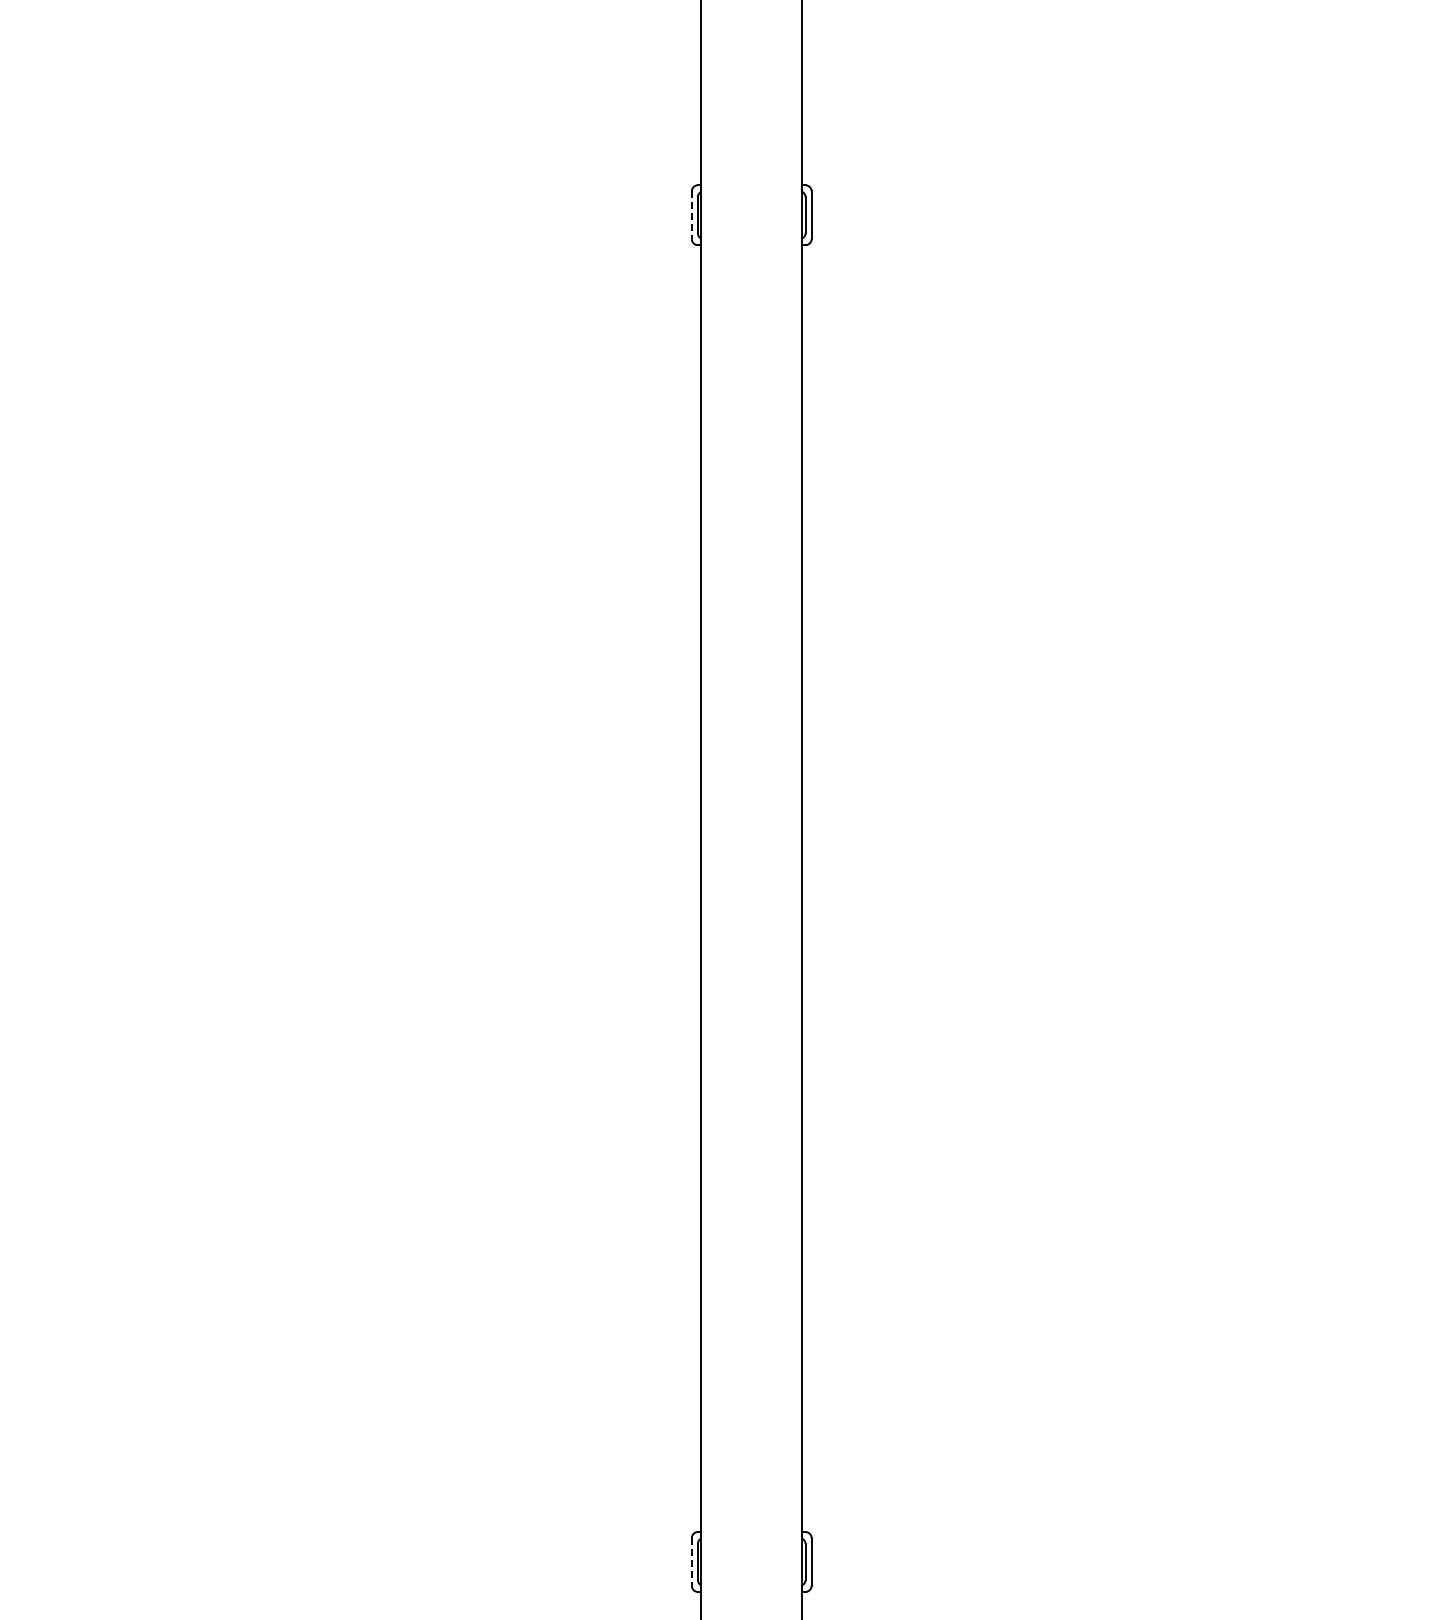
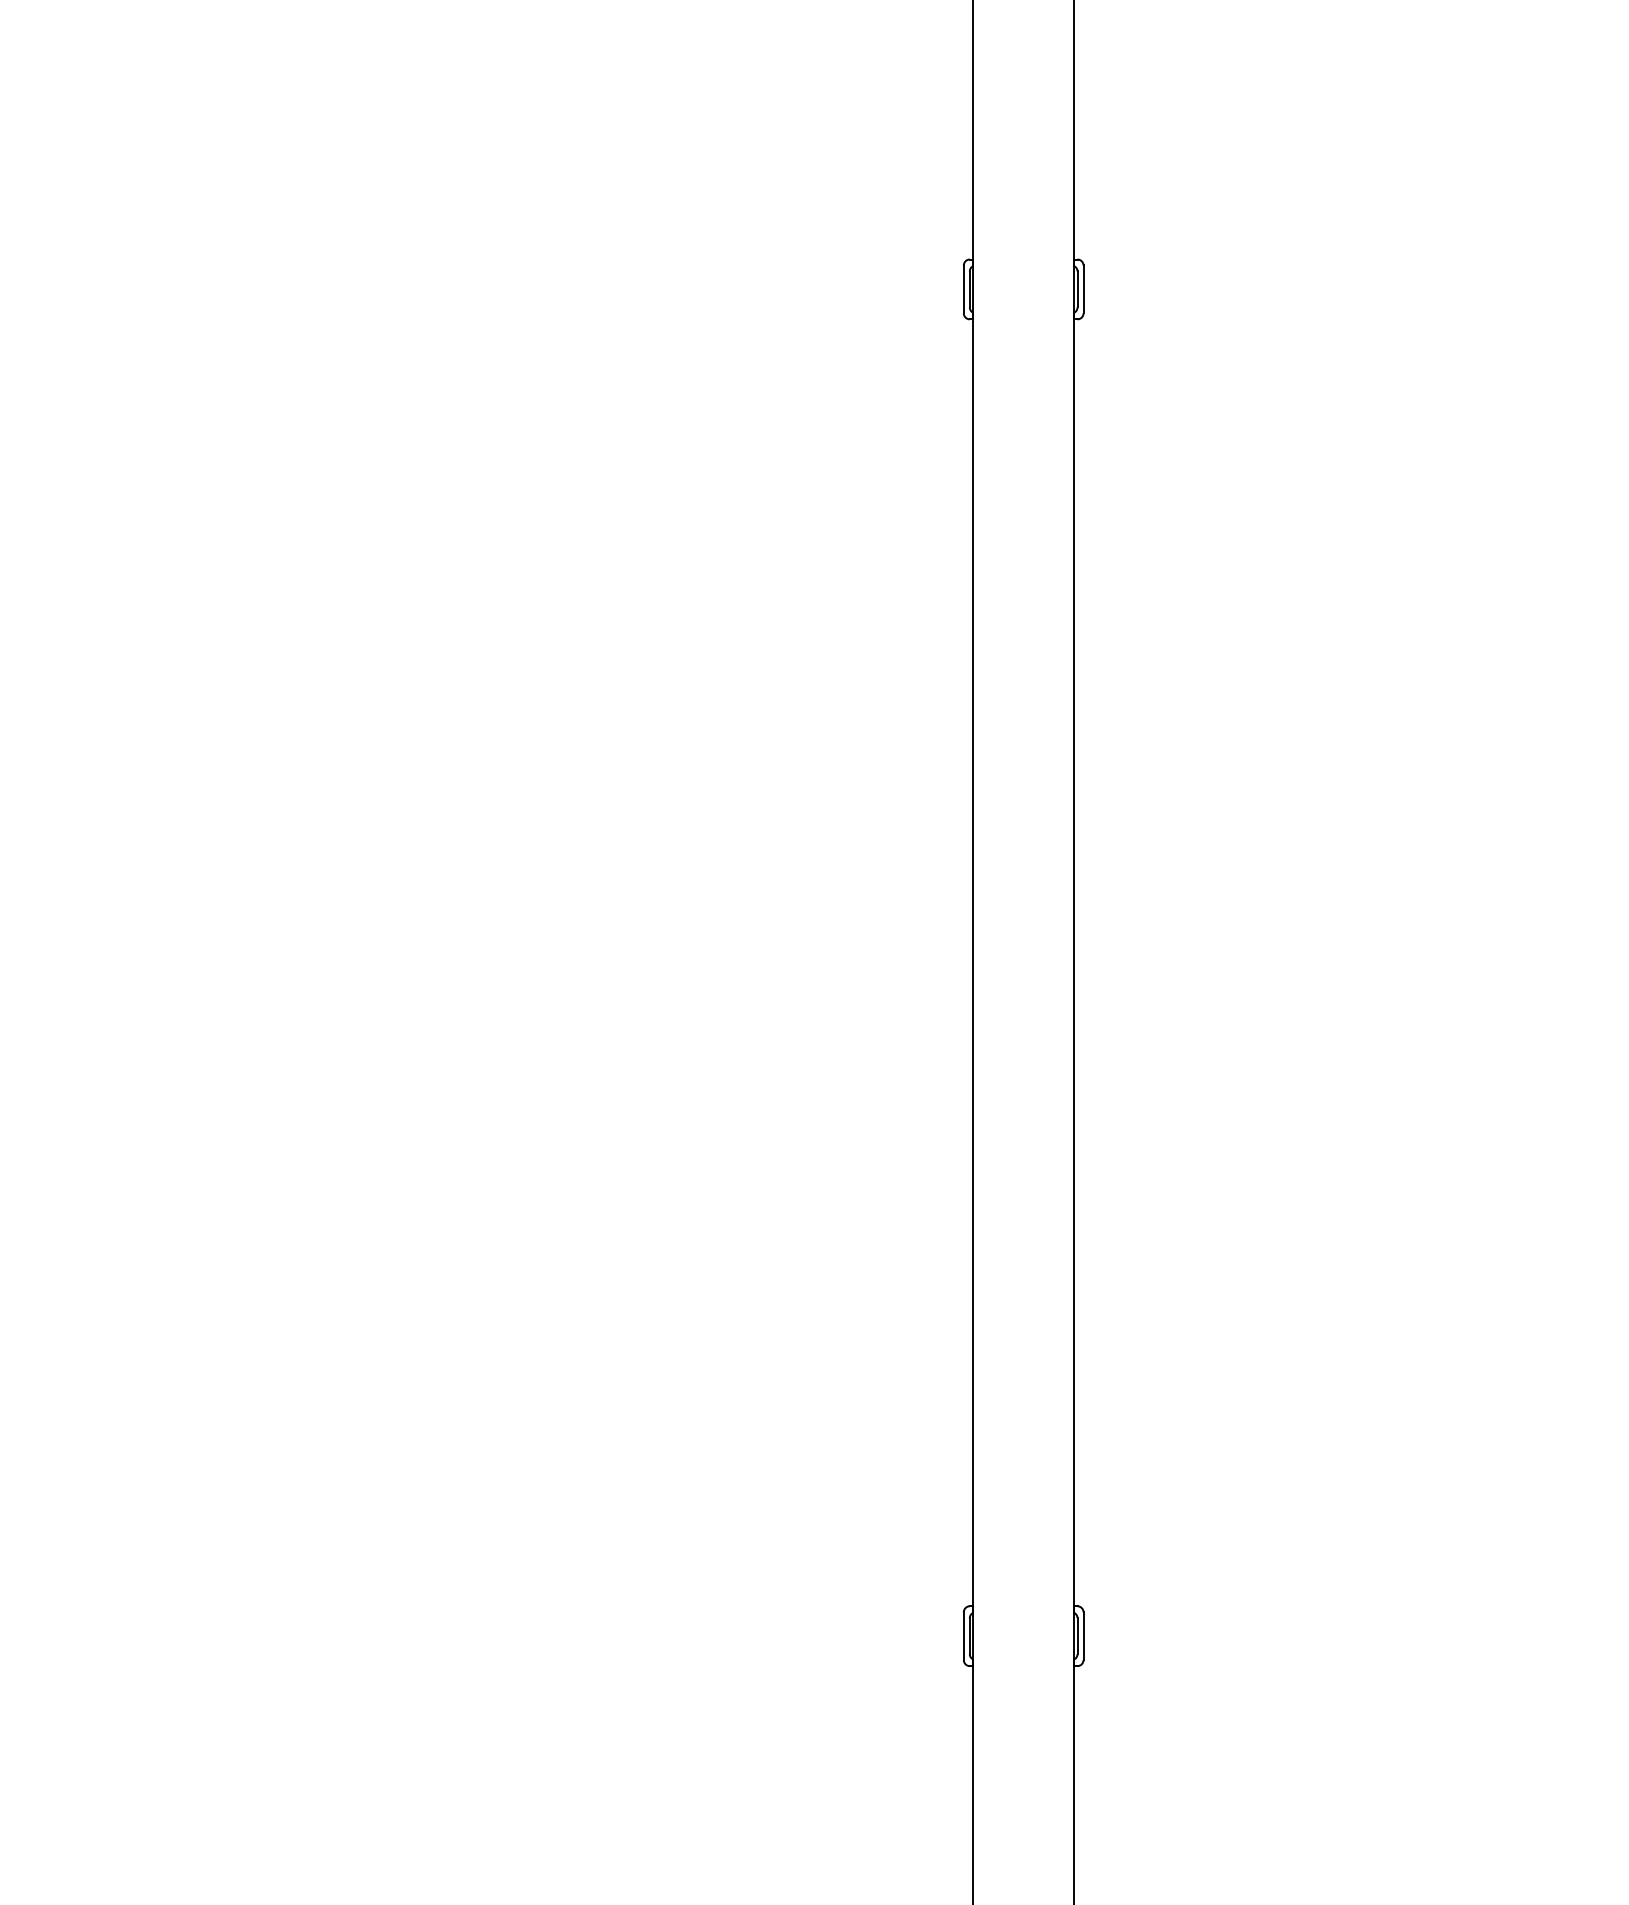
line: (691, 215) -> (963, 289), dashed -> solid
line: (691, 1562) -> (963, 1636), dashed -> solid

